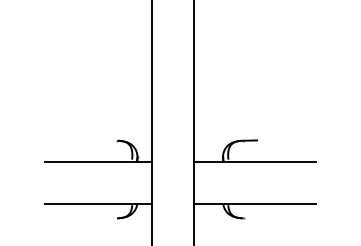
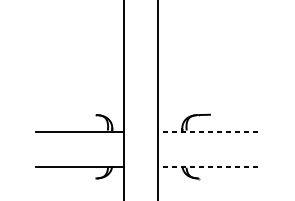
line: (254, 161) -> (208, 132), solid -> dashed
line: (254, 203) -> (208, 166), solid -> dashed

